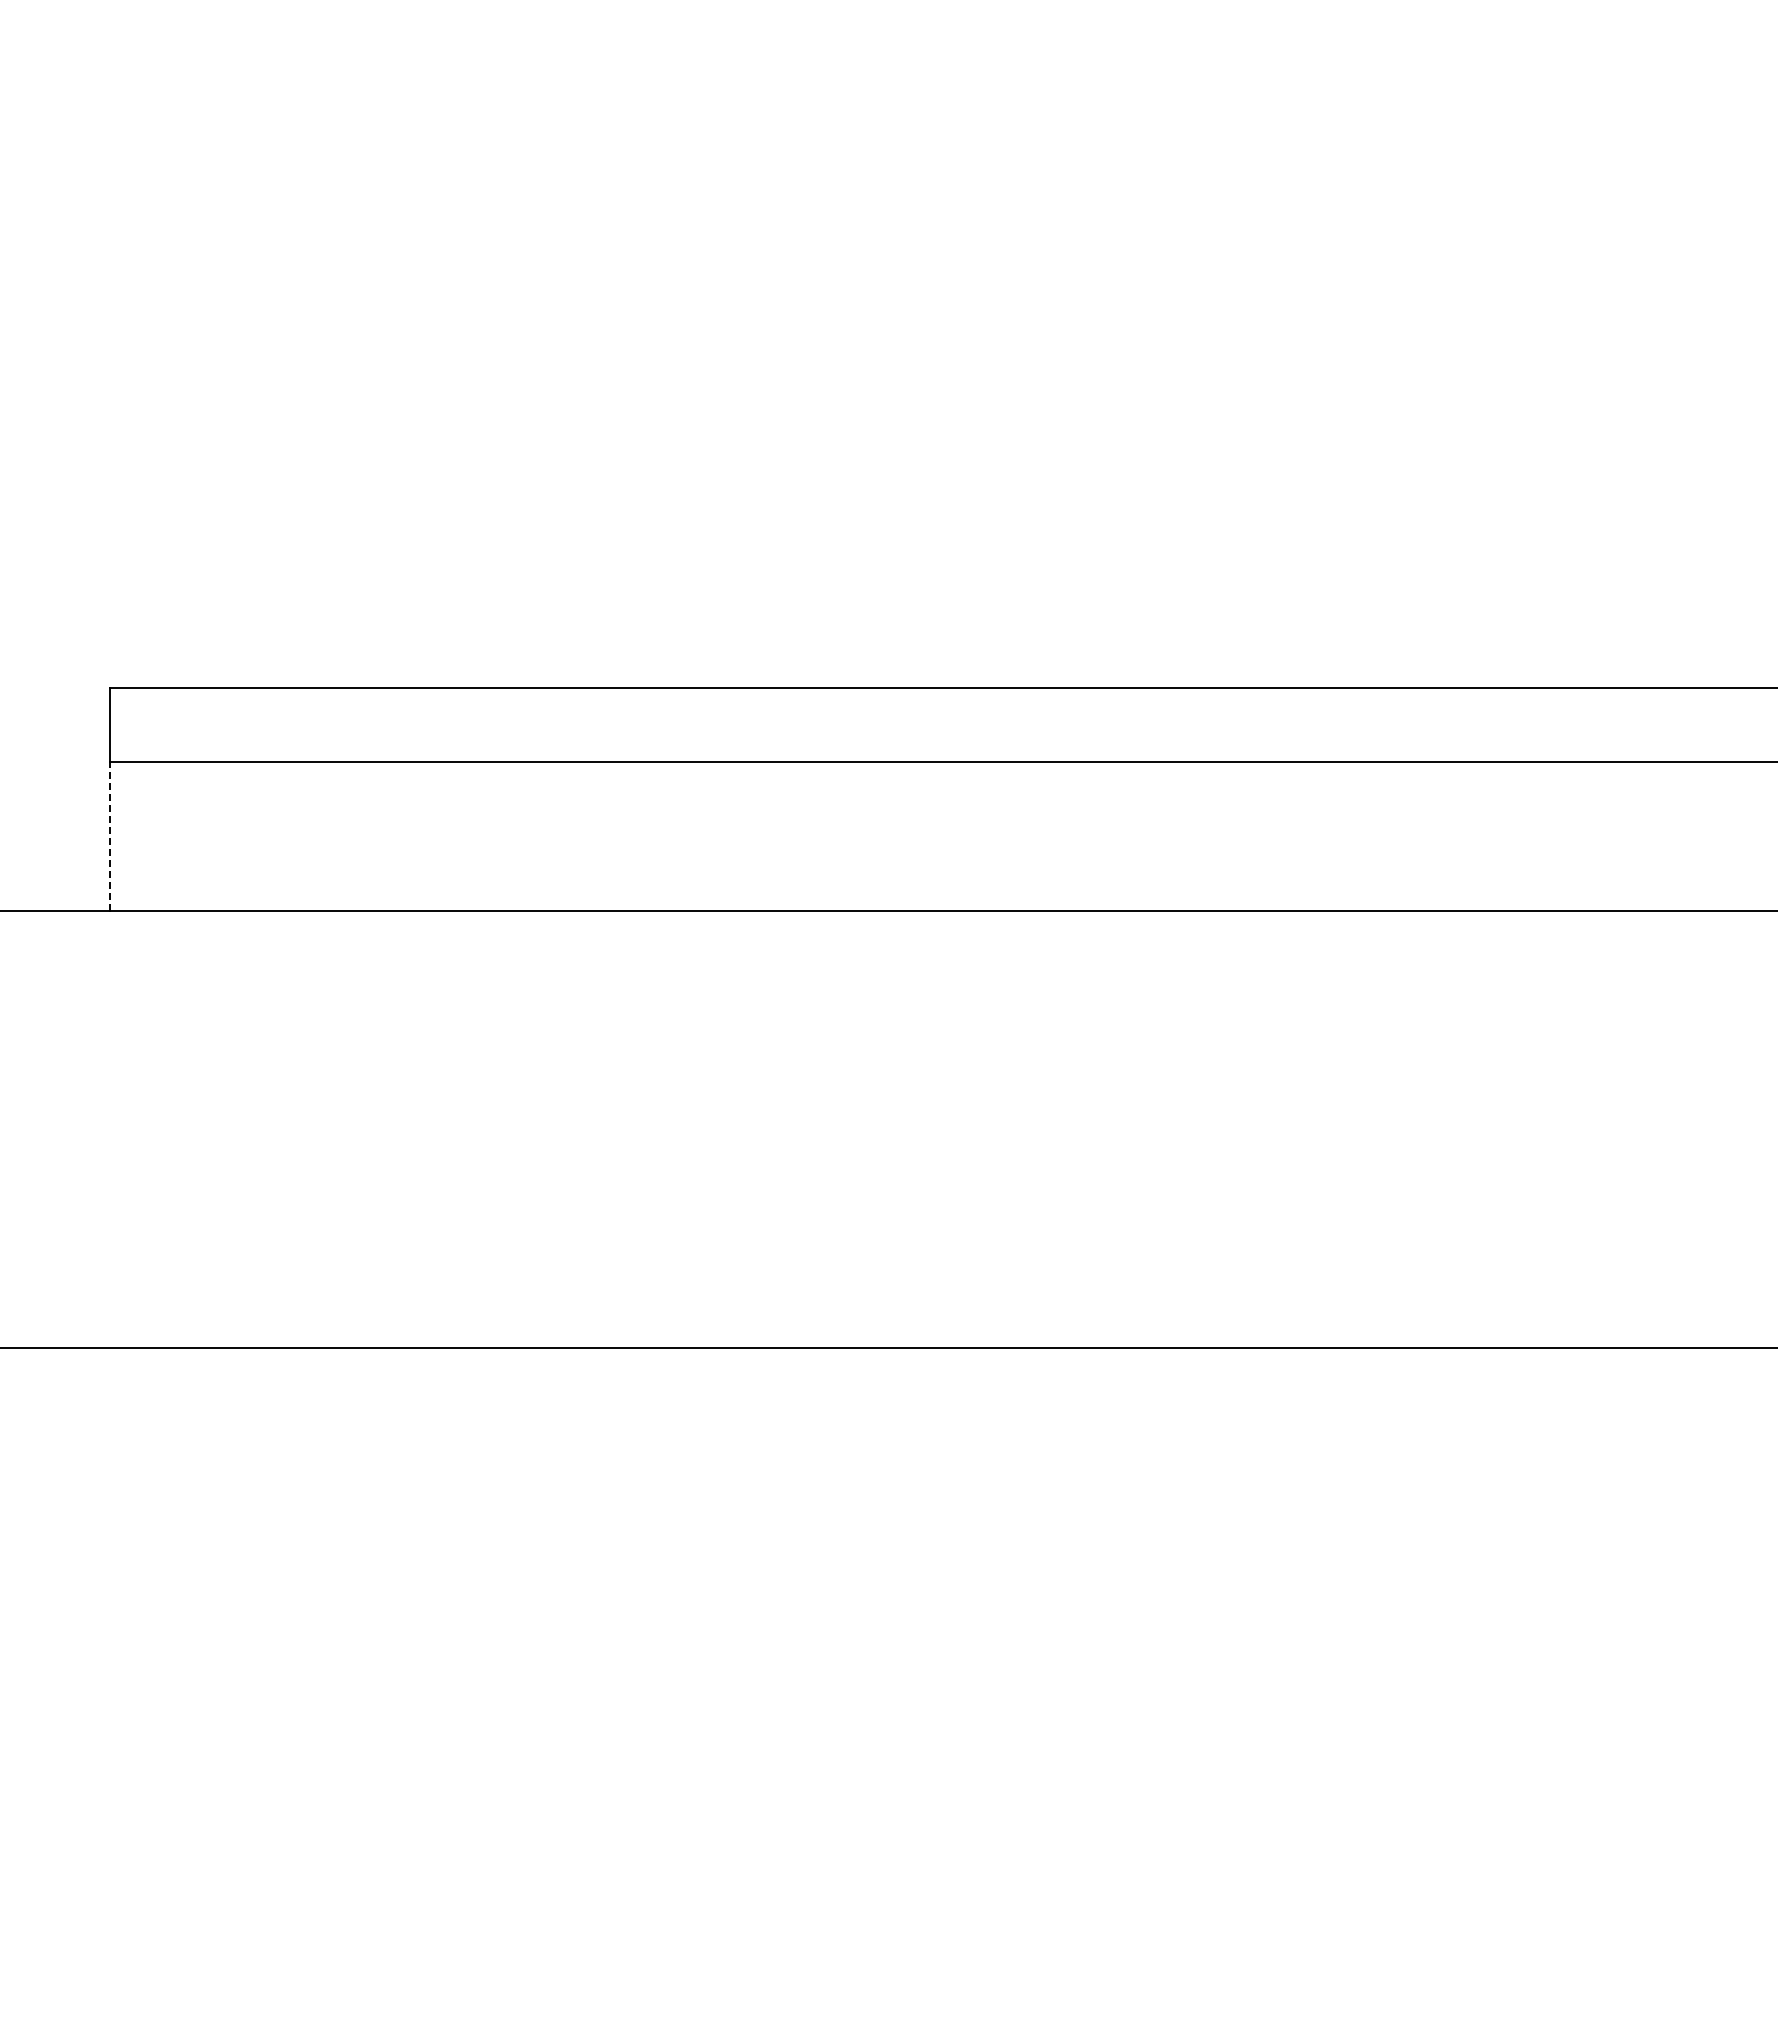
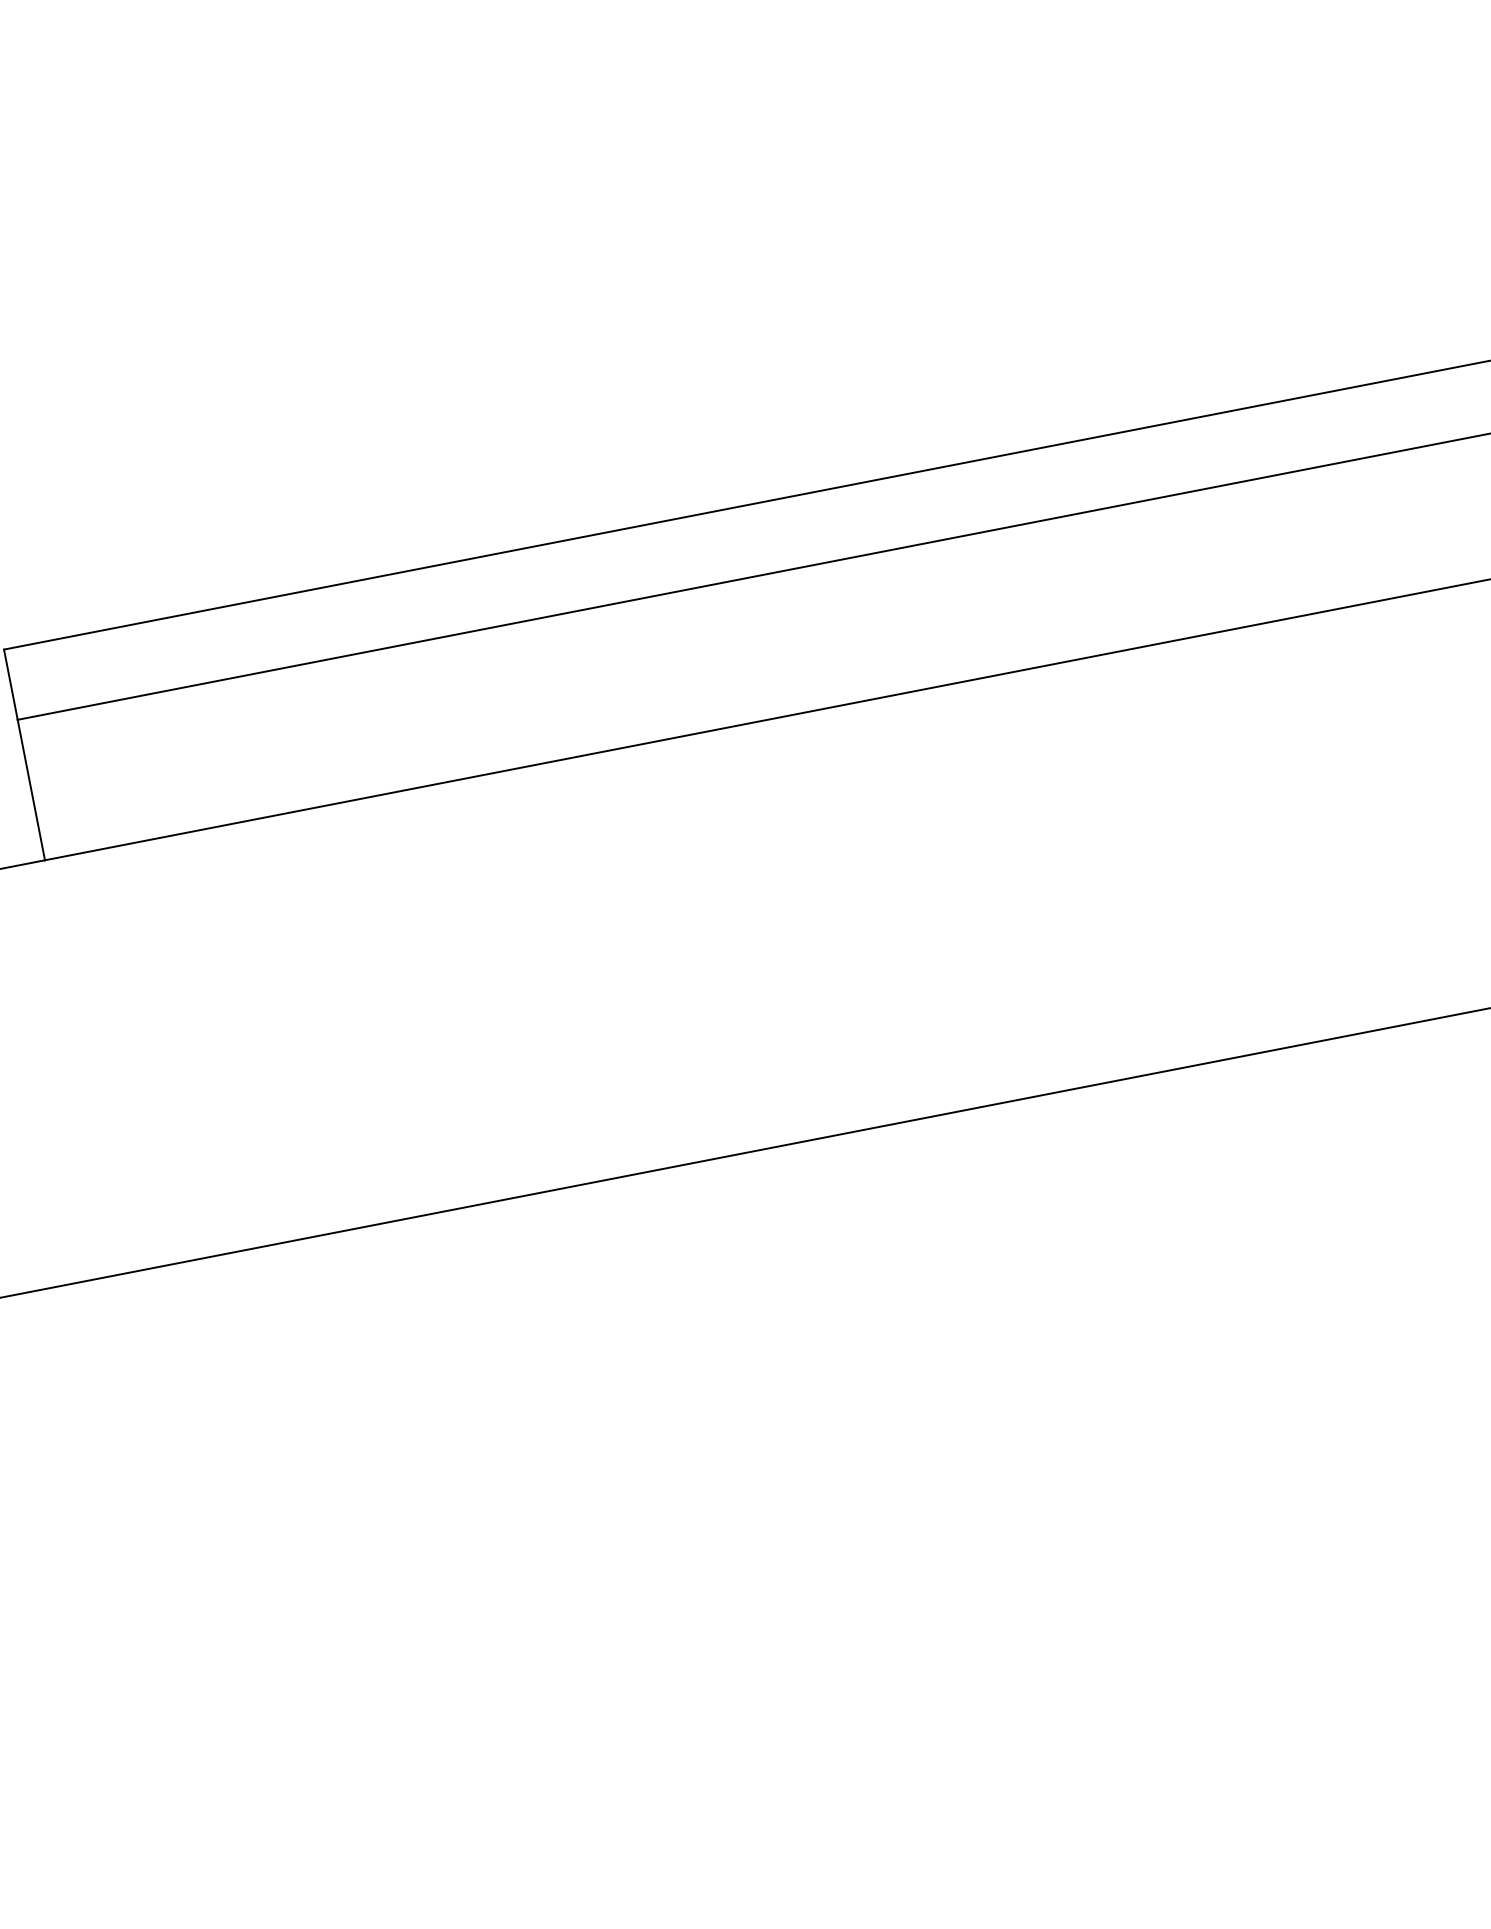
line: (110, 835) -> (31, 789), dashed -> solid

